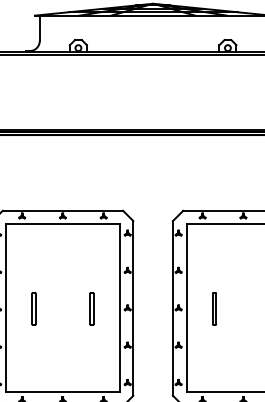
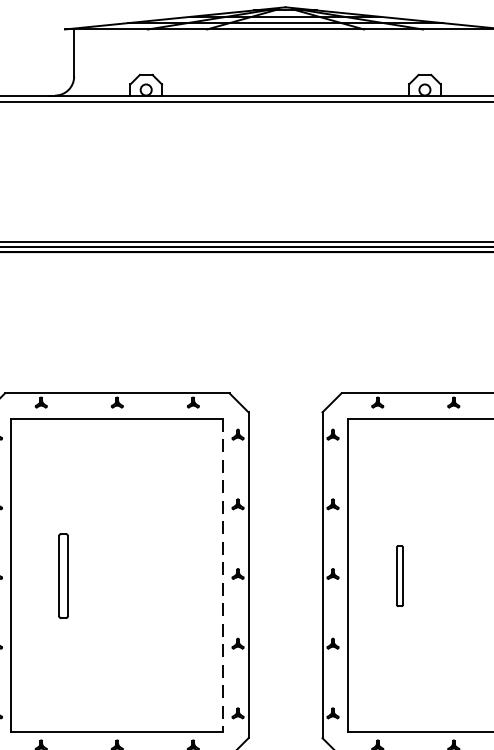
part: (33, 308) -> (62, 575), size x1.4
part: (91, 308) -> (170, 575), removed
line: (119, 308) -> (222, 575), solid -> dashed

